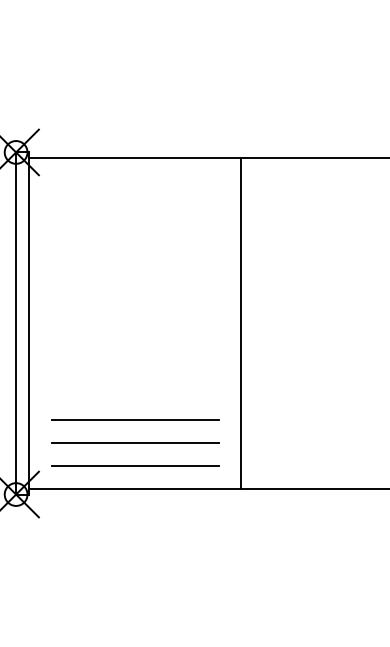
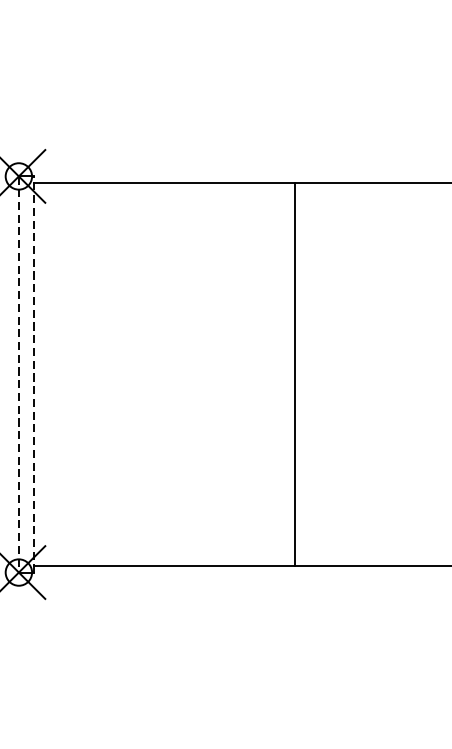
line: (16, 323) -> (19, 374), solid -> dashed
line: (29, 323) -> (34, 374), solid -> dashed
line: (241, 323) -> (294, 374), moved
line: (135, 419) -> (157, 485), removed
line: (135, 442) -> (157, 512), removed
line: (135, 465) -> (157, 538), removed

